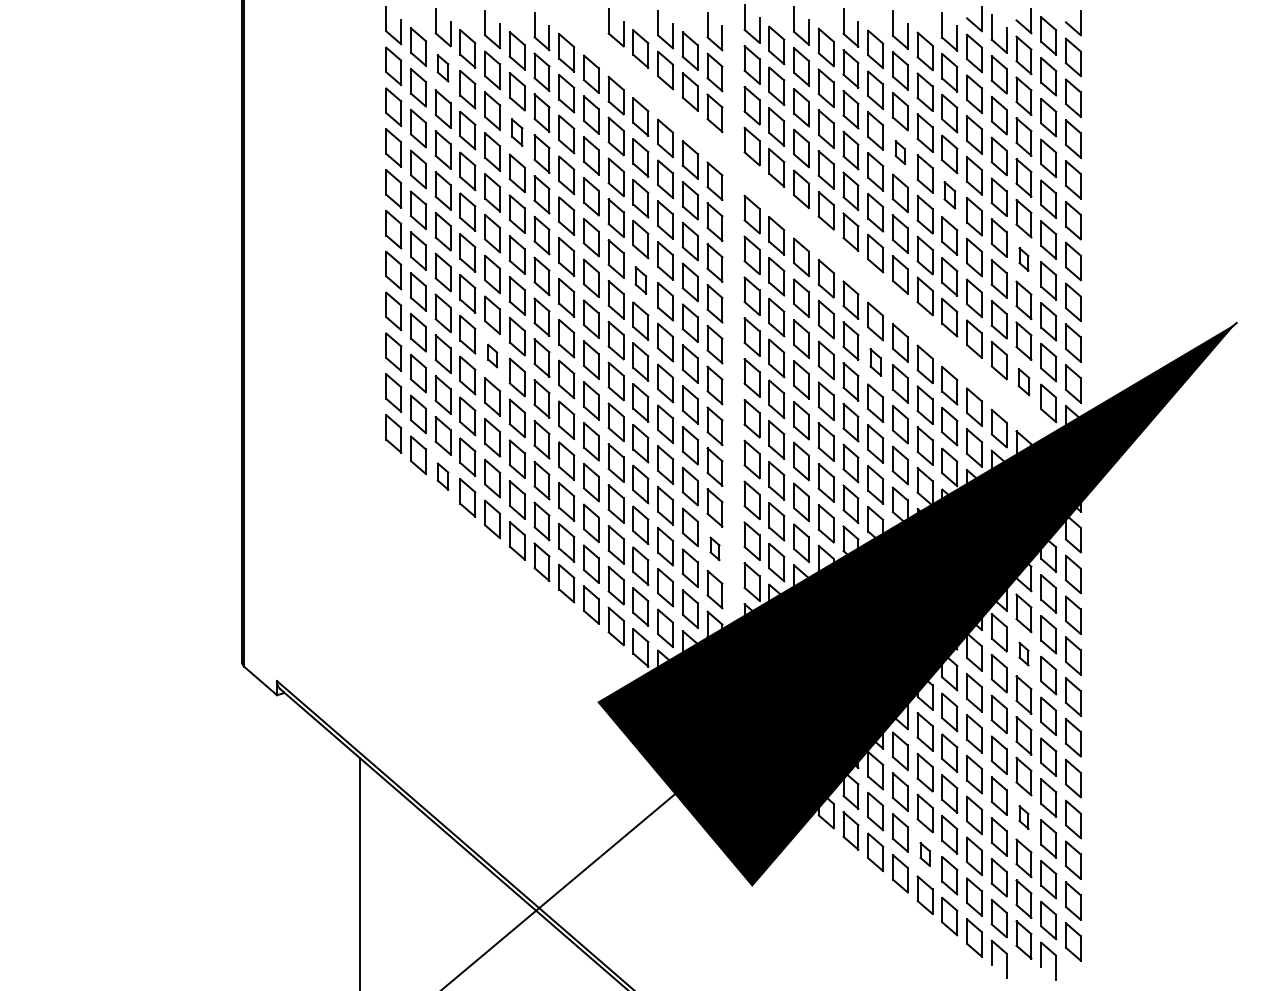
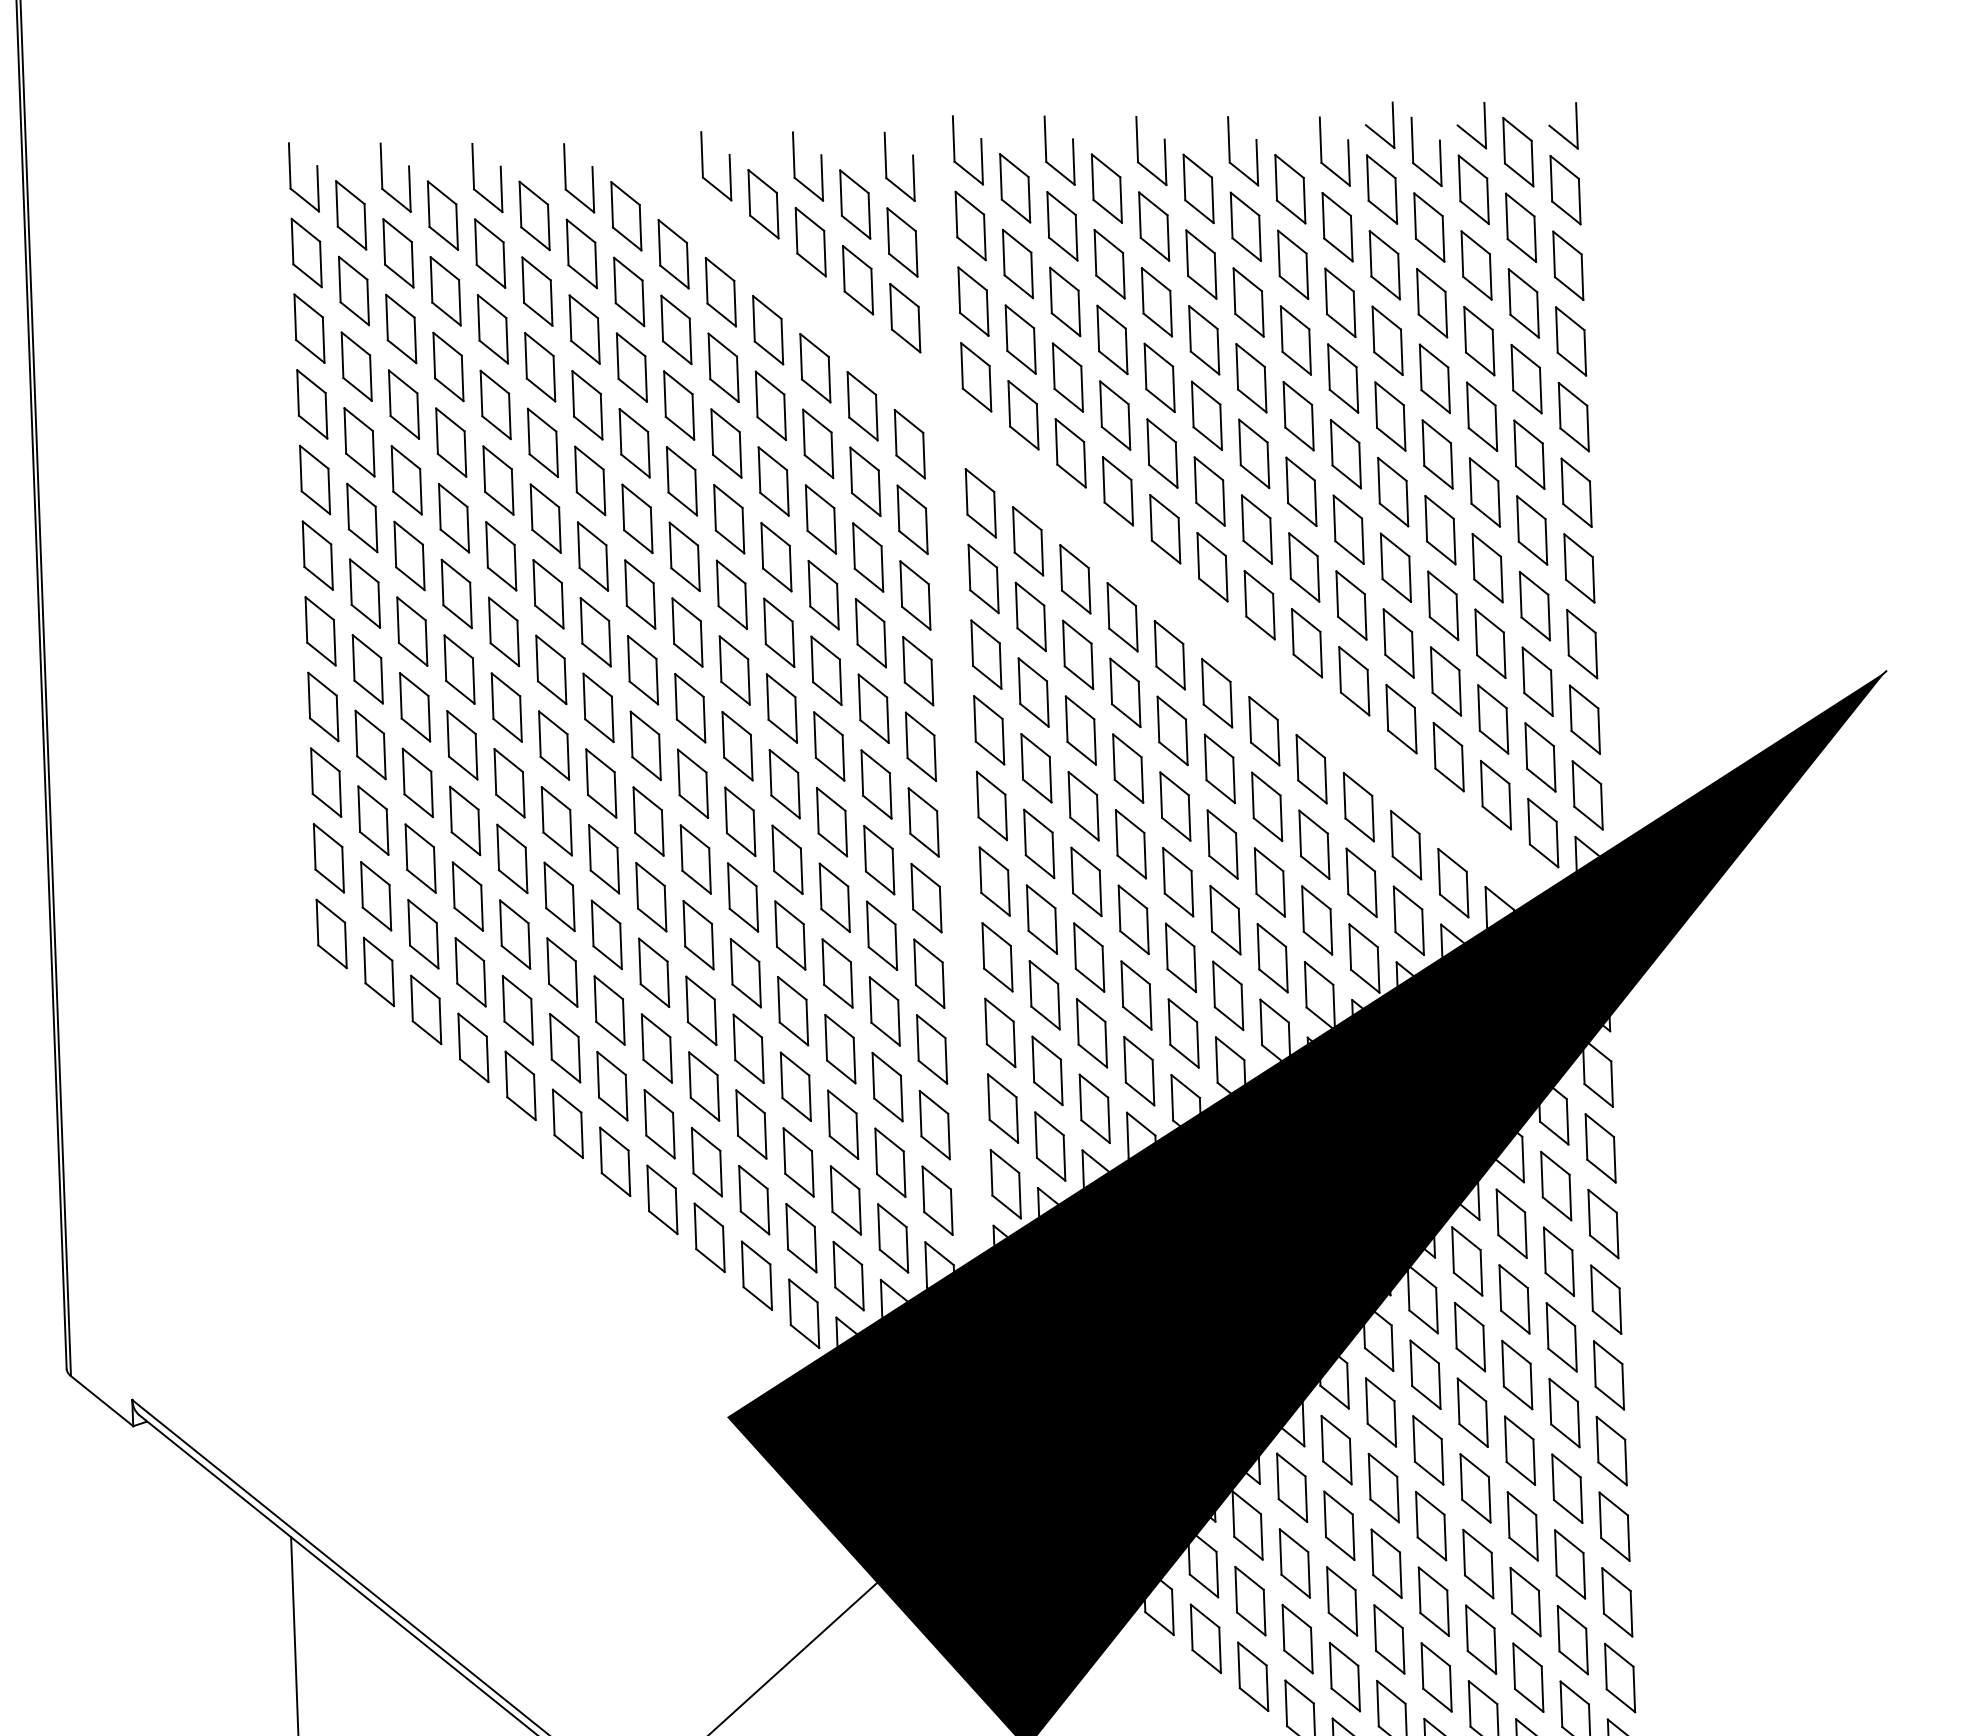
part: (442, 68) -> (397, 253), size x1.43
part: (516, 132) -> (538, 367), size x1.43
part: (899, 152) -> (1249, 378), size x1.67
part: (949, 195) -> (1345, 454), size x1.43
part: (1023, 259) -> (1486, 568), size x1.67
part: (640, 280) -> (778, 633), size x1.43
part: (492, 355) -> (509, 782), size x1.67
part: (875, 362) -> (1219, 769), size x1.43
part: (1023, 381) -> (1495, 794), size x1.43
part: (442, 476) -> (424, 1009), size x1.43
part: (714, 548) -> (933, 1124), size x1.67
part: (1023, 653) -> (1513, 1298), size x1.67
part: (1023, 817) -> (1524, 1602), size x1.67
part: (924, 854) -> (1343, 1677), size x1.67

